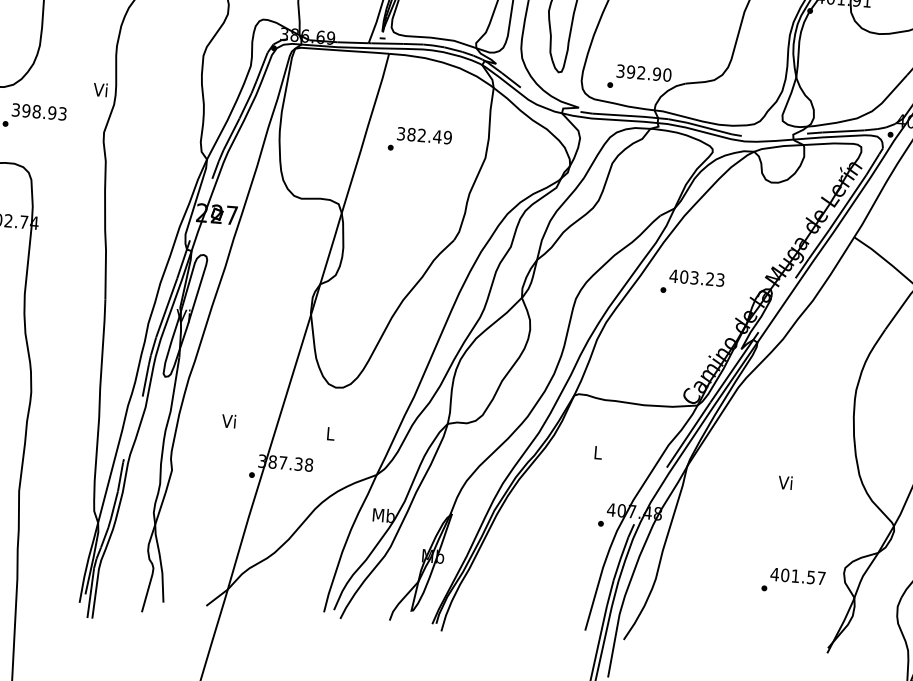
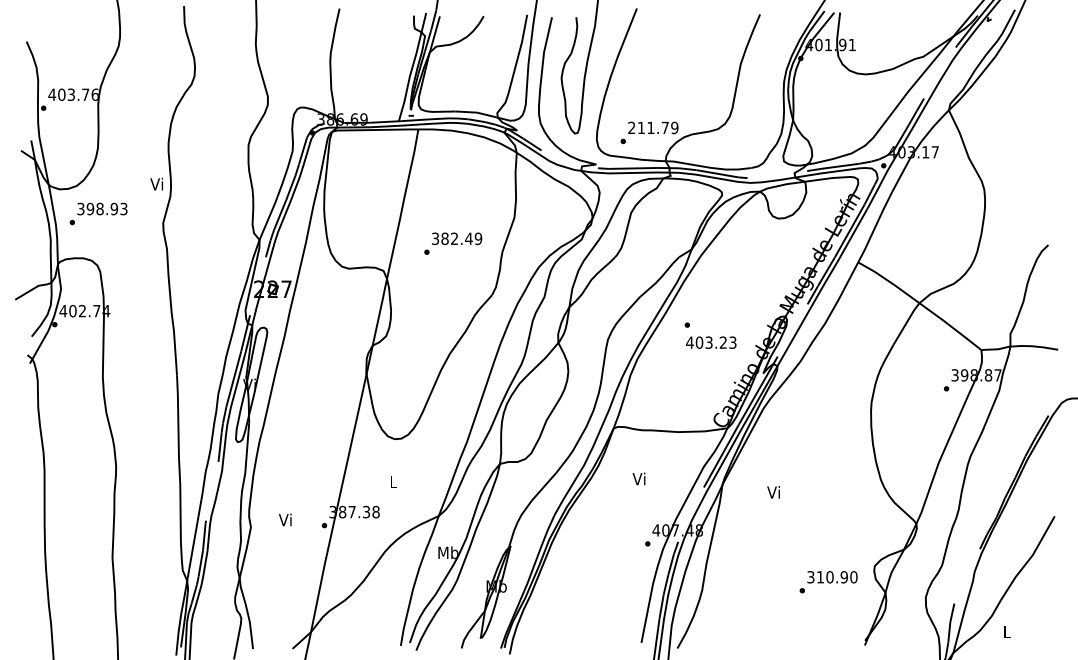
text: (644, 72) -> (653, 127), 392.90 -> 211.79
text: (420, 140) -> (453, 243), moved
text: (697, 277) -> (711, 342), moved
text: (229, 420) -> (285, 519), moved
text: (596, 452) -> (638, 478), L -> Vi
text: (785, 482) -> (773, 492), moved
text: (797, 576) -> (831, 577), 401.57 -> 310.90

